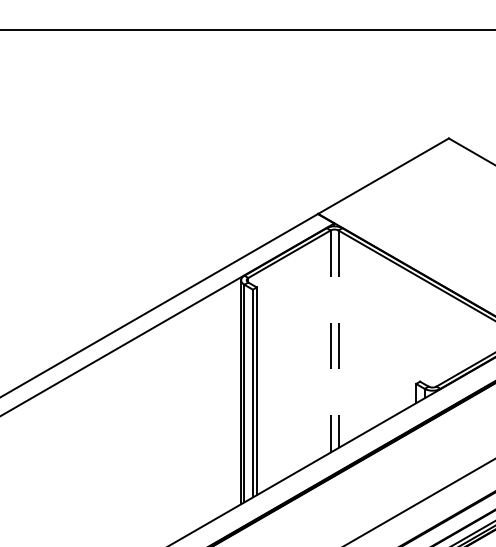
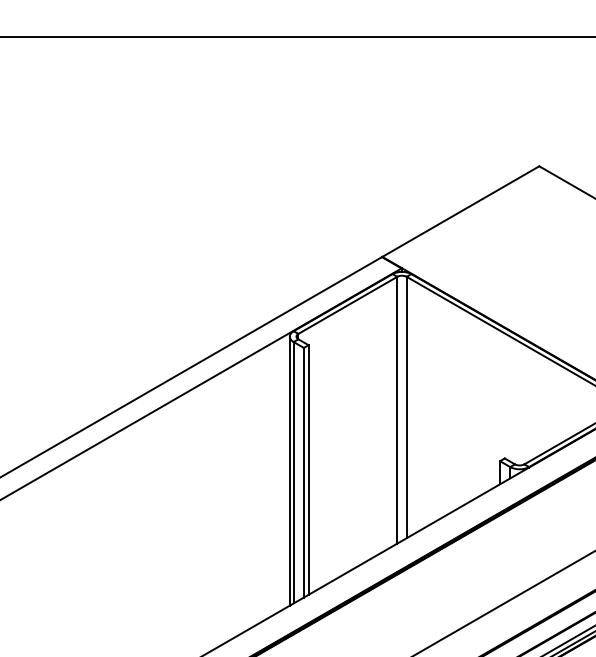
line: (338, 339) -> (406, 407), dashed -> solid
line: (330, 341) -> (397, 410), dashed -> solid

